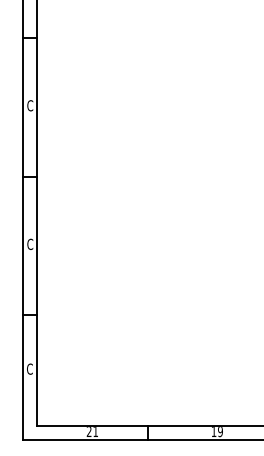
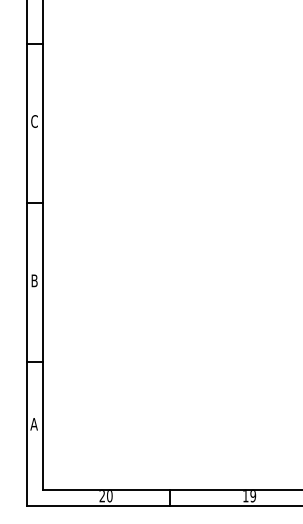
text: (30, 244) -> (34, 280), C -> B
text: (29, 368) -> (33, 423), C -> A
text: (95, 432) -> (109, 496), 21 -> 20

